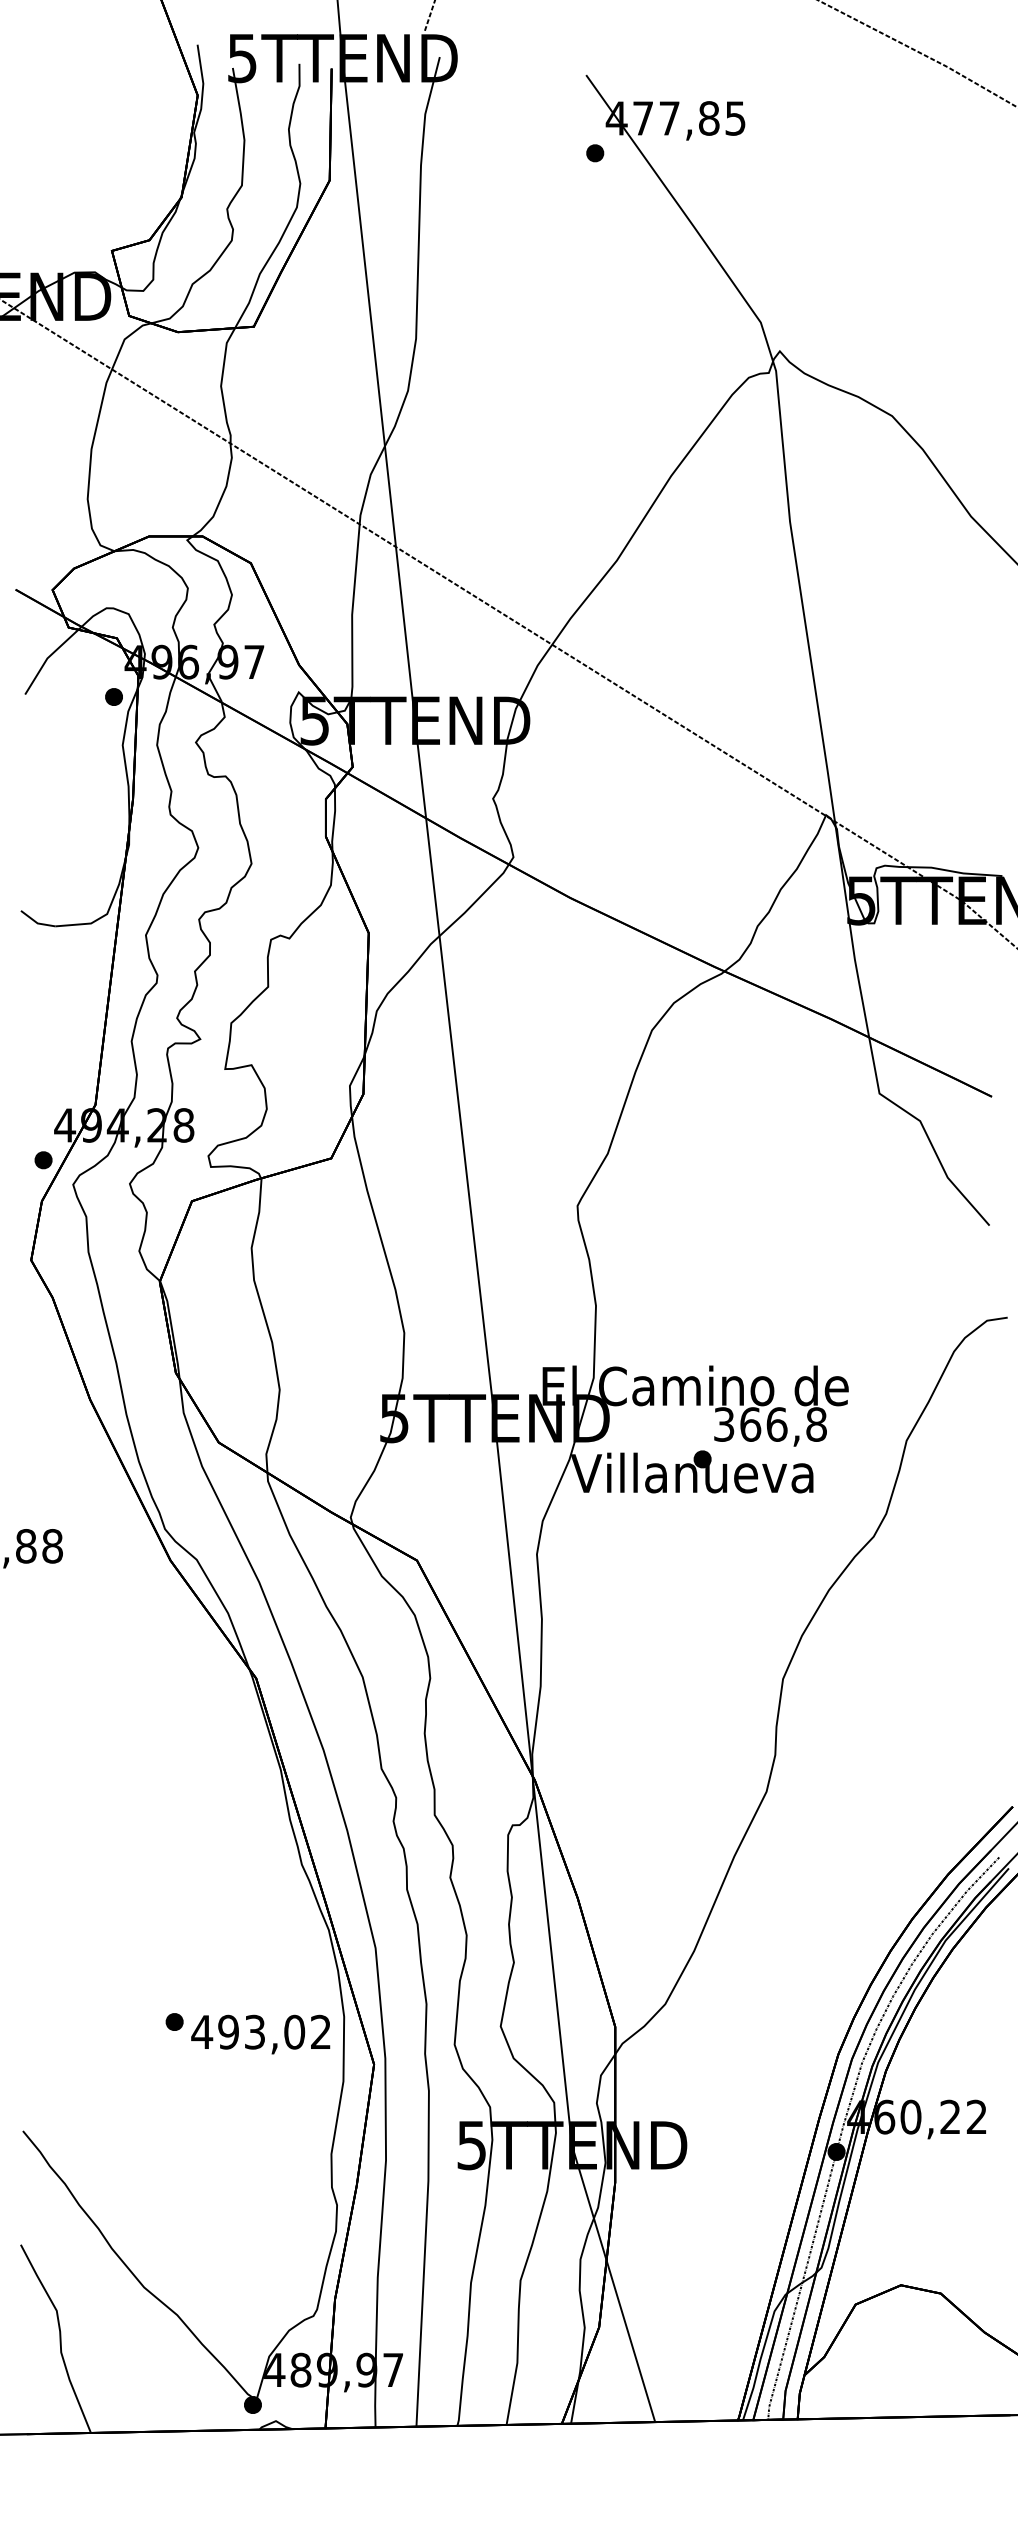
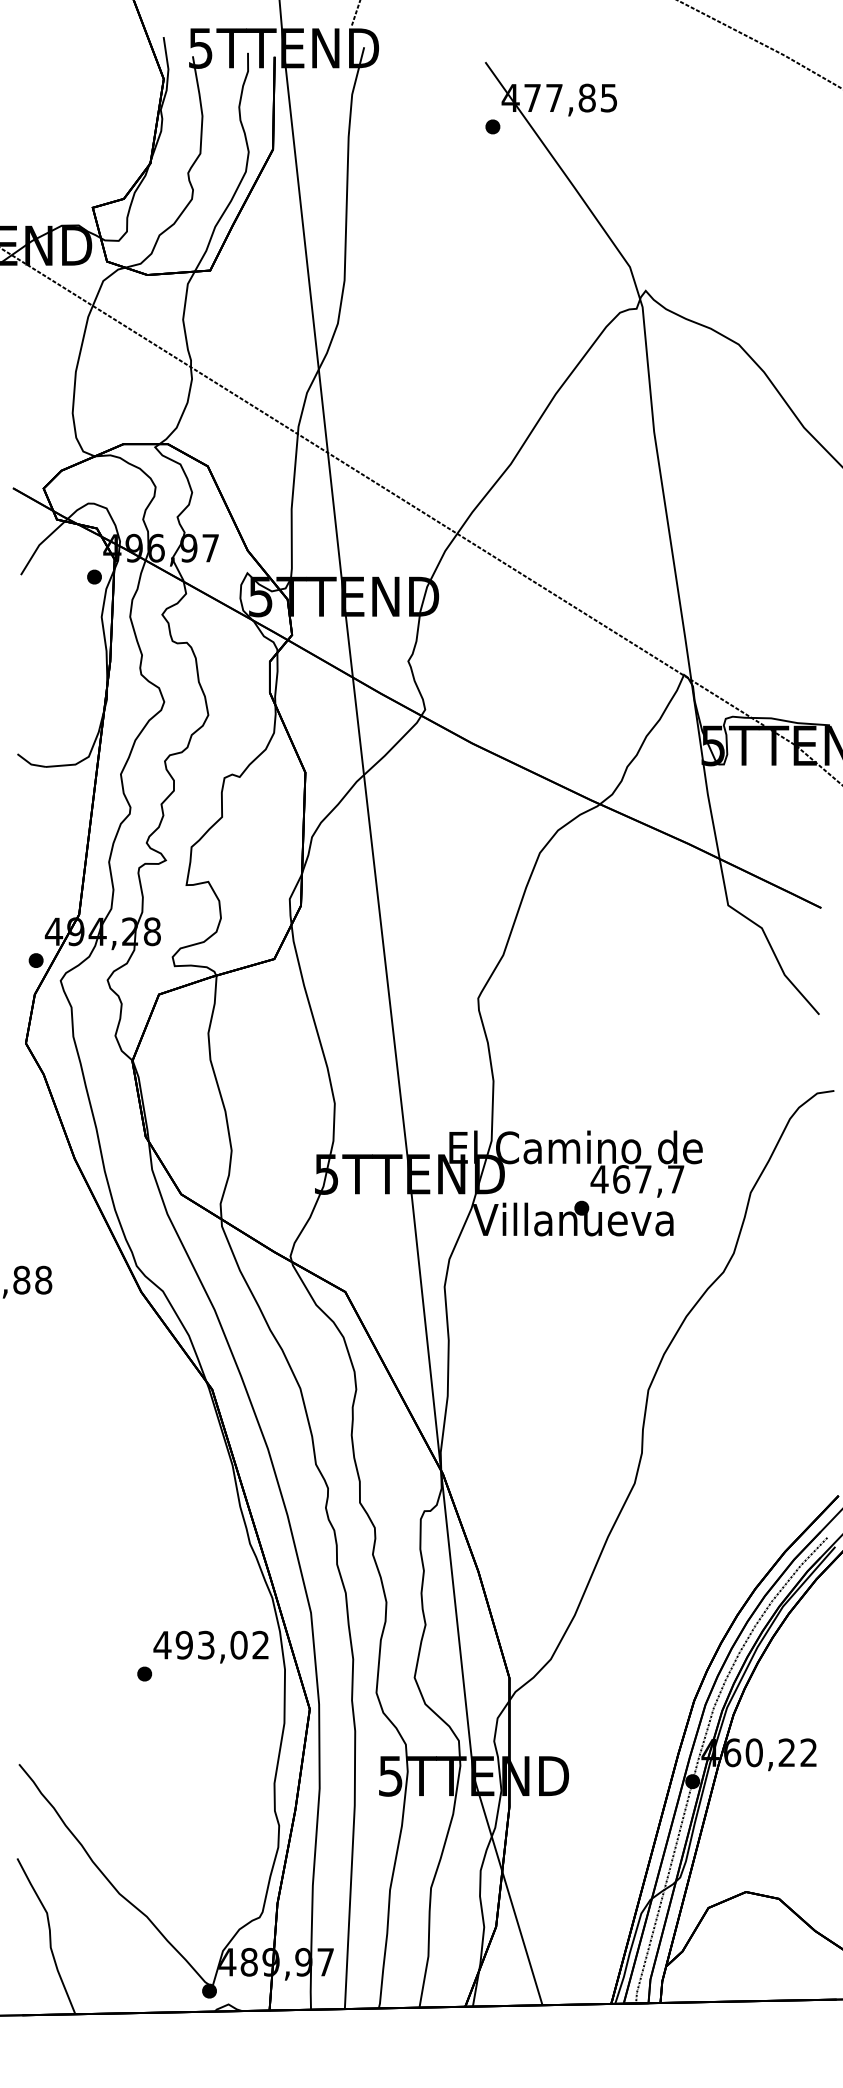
text: (769, 1424) -> (637, 1179), 366,8 -> 467,7
text: (260, 2034) -> (210, 1647), moved

